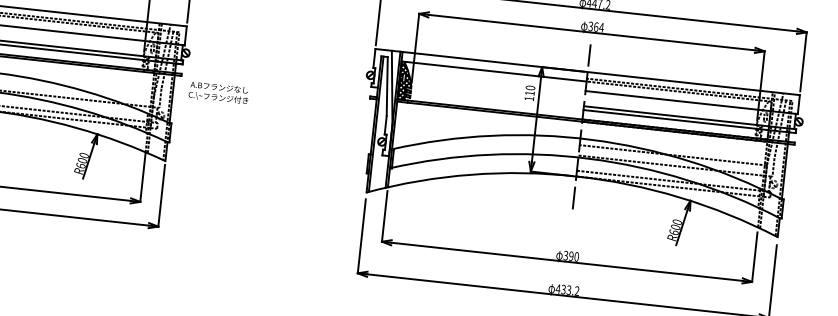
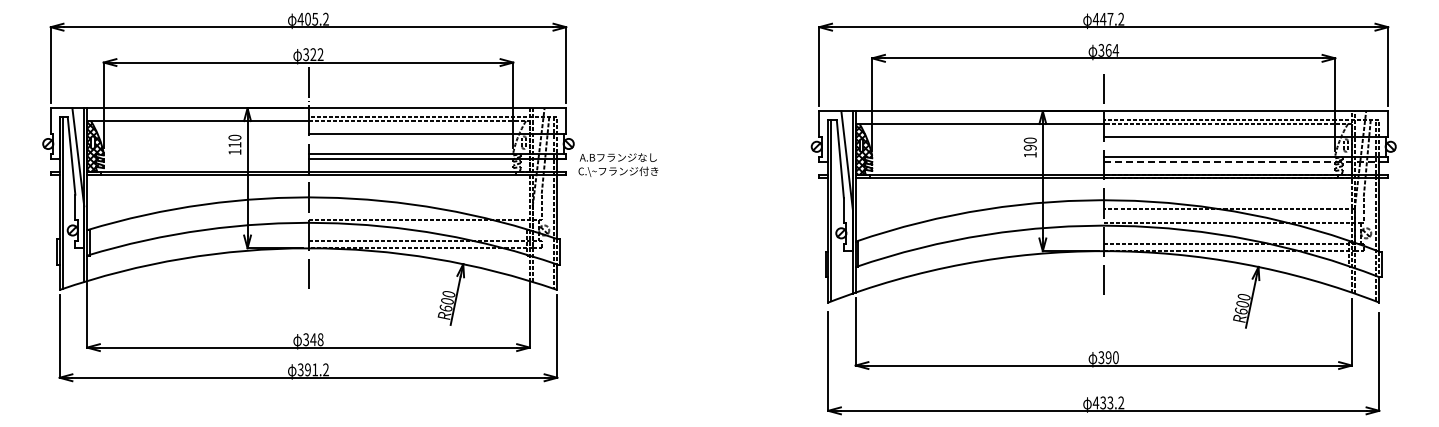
text: (219, 92) -> (618, 164), moved
text: (529, 93) -> (1029, 147), 110 -> 190
line: (686, 121) -> (1241, 162), solid -> dashed

